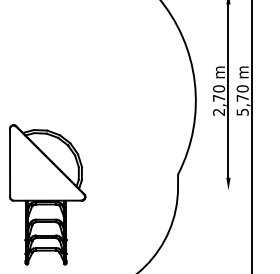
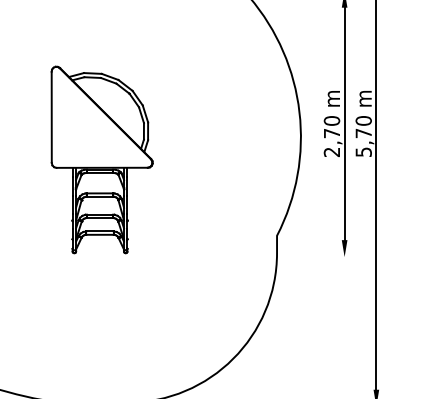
part: (47, 194) -> (101, 159), moved

